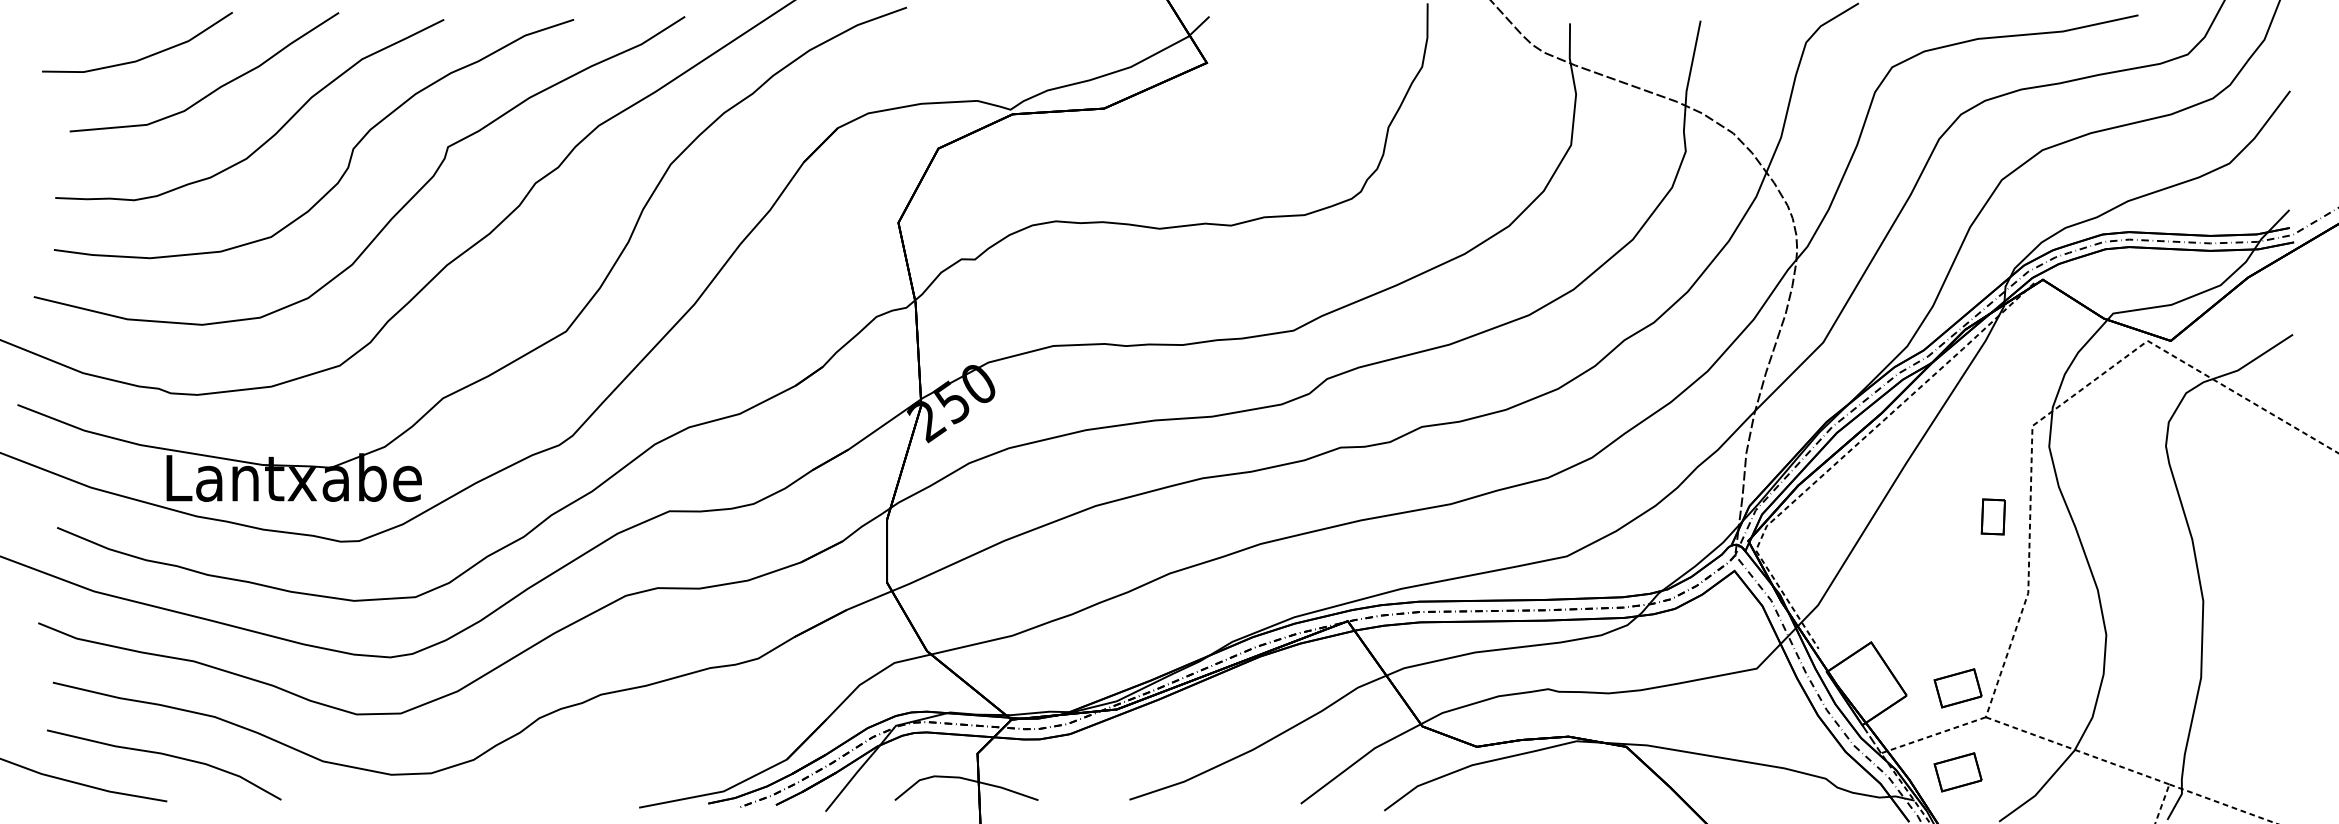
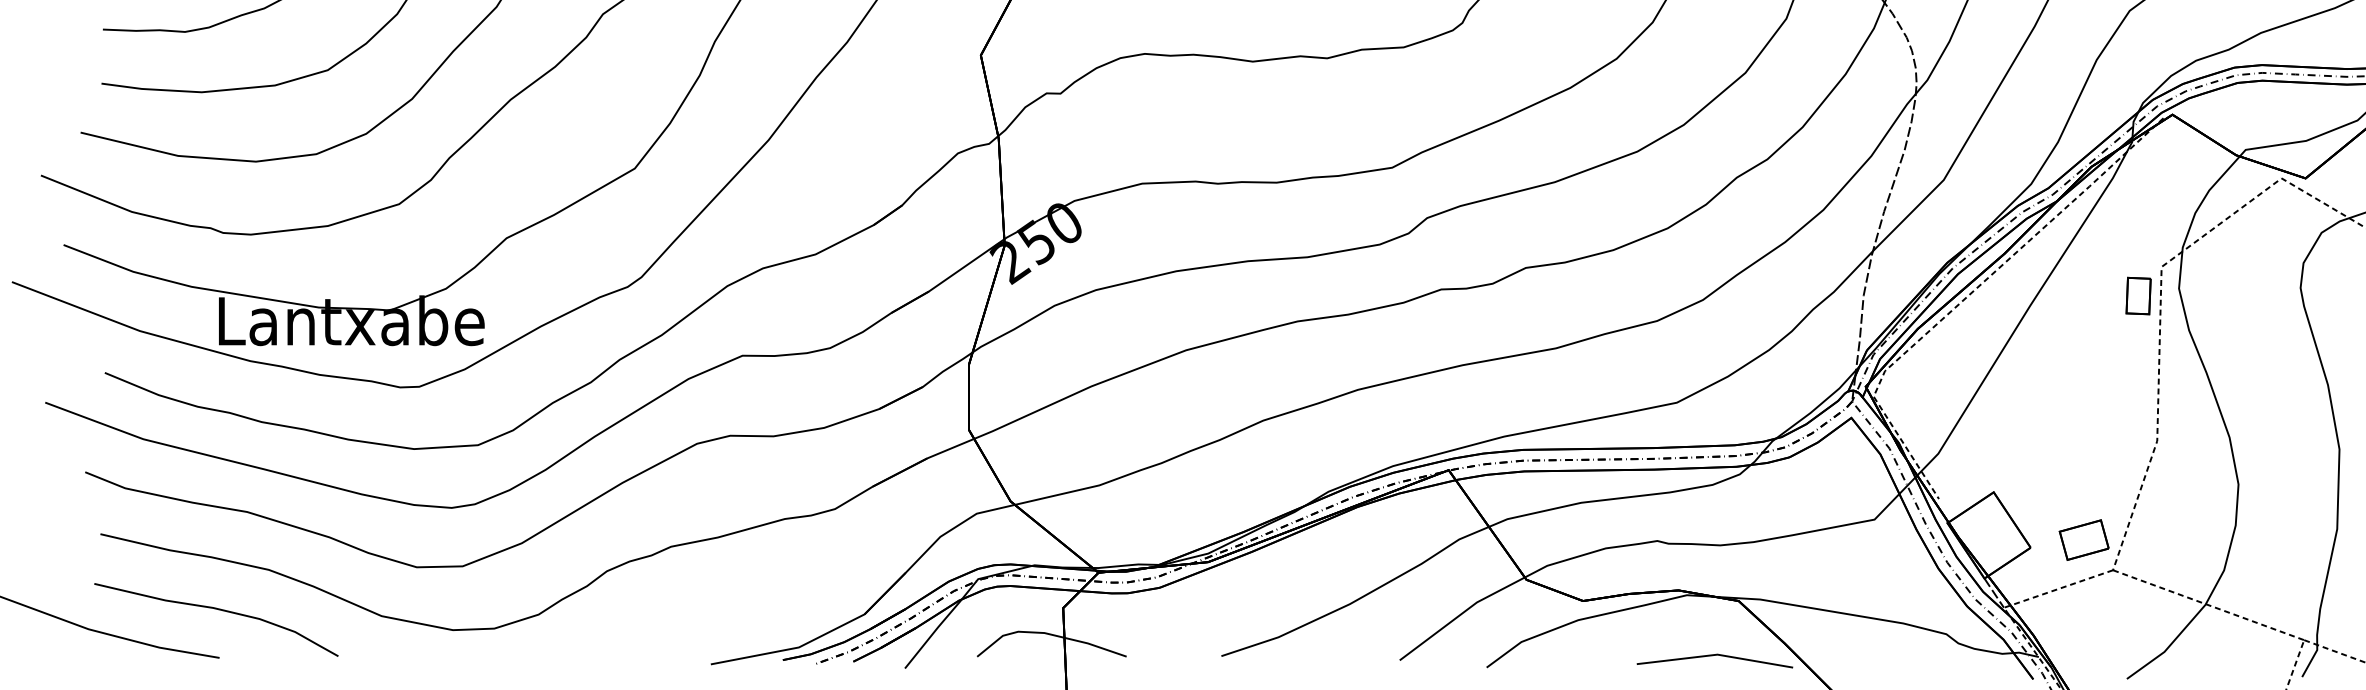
part: (1992, 516) -> (2137, 295), moved
part: (1957, 772) -> (2083, 627), removed
line: (1603, 799) -> (1714, 655), added

